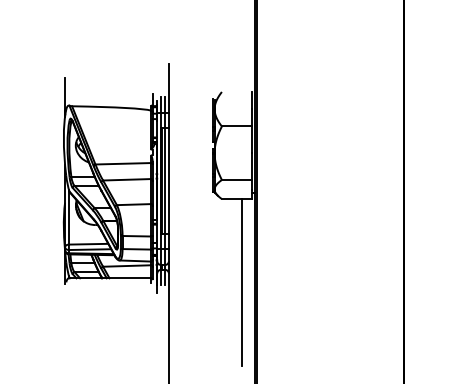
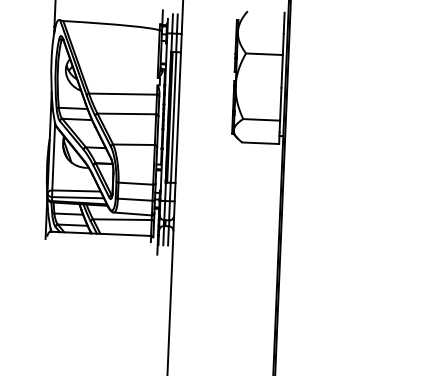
line: (241, 282) -> (261, 245), removed

